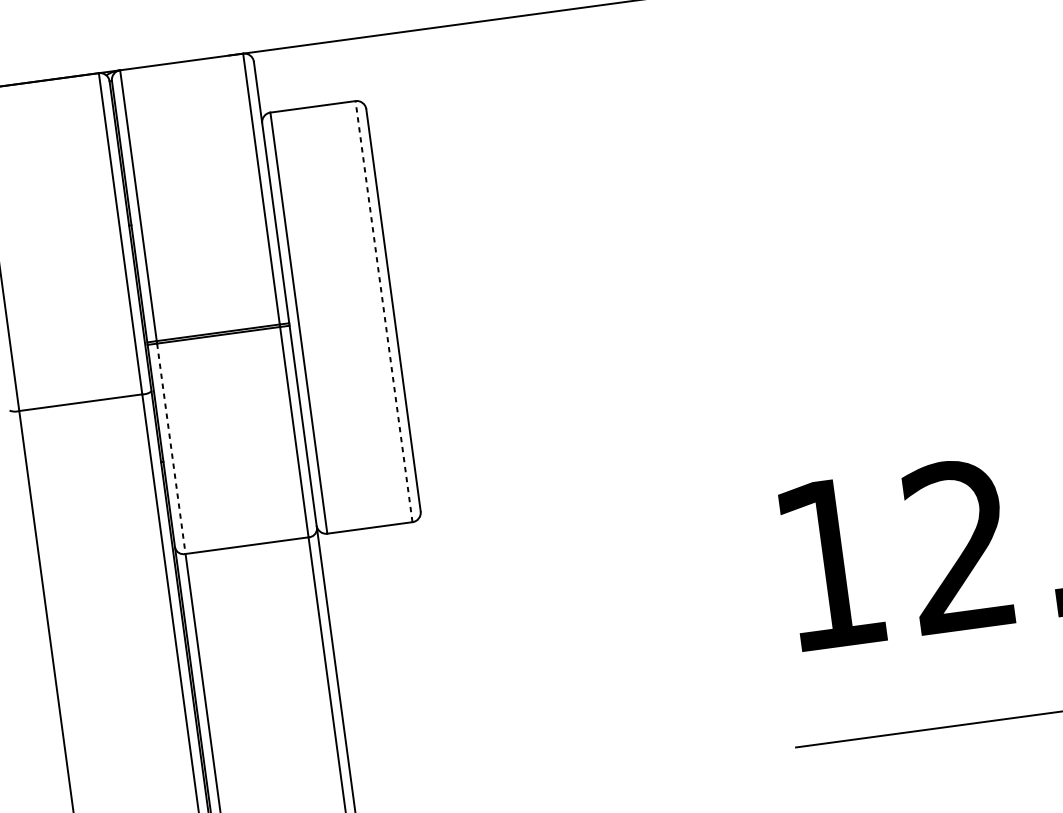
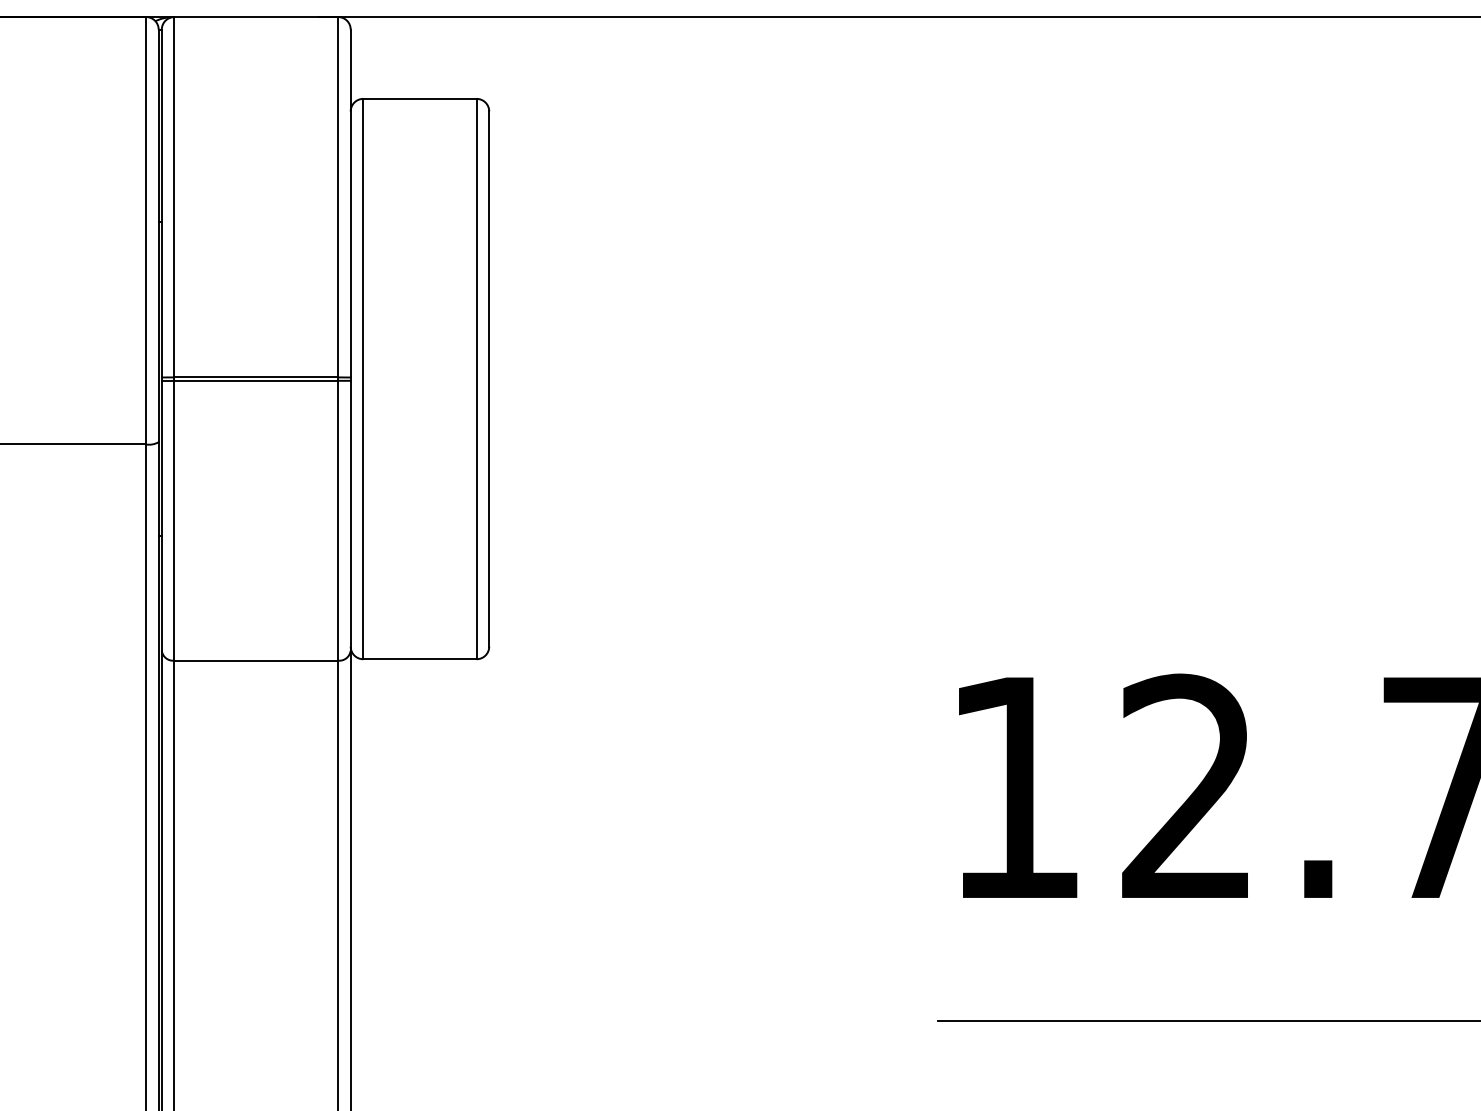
line: (383, 311) -> (476, 378), dashed -> solid
line: (171, 448) -> (174, 520), dashed -> solid

